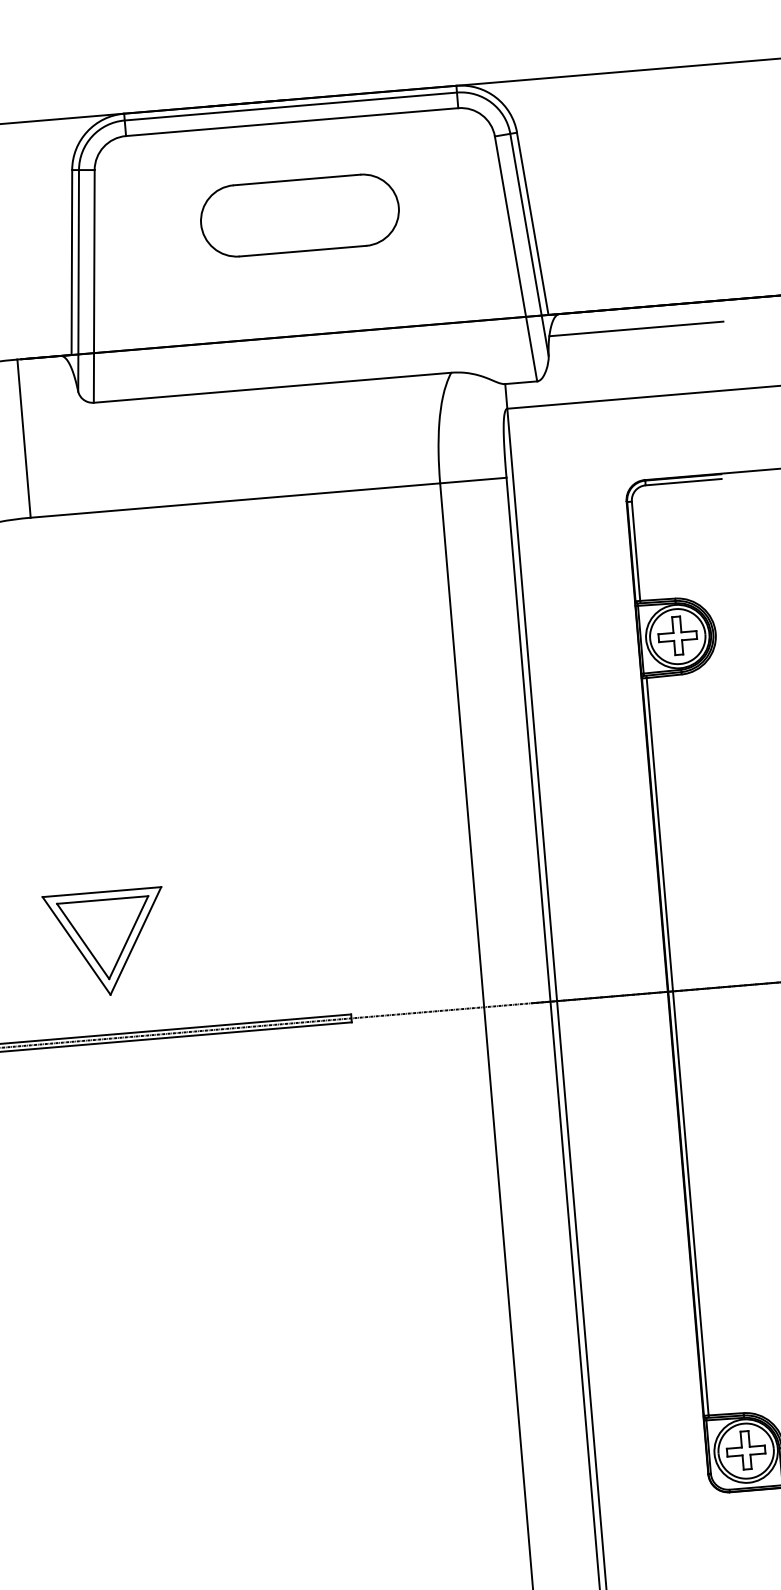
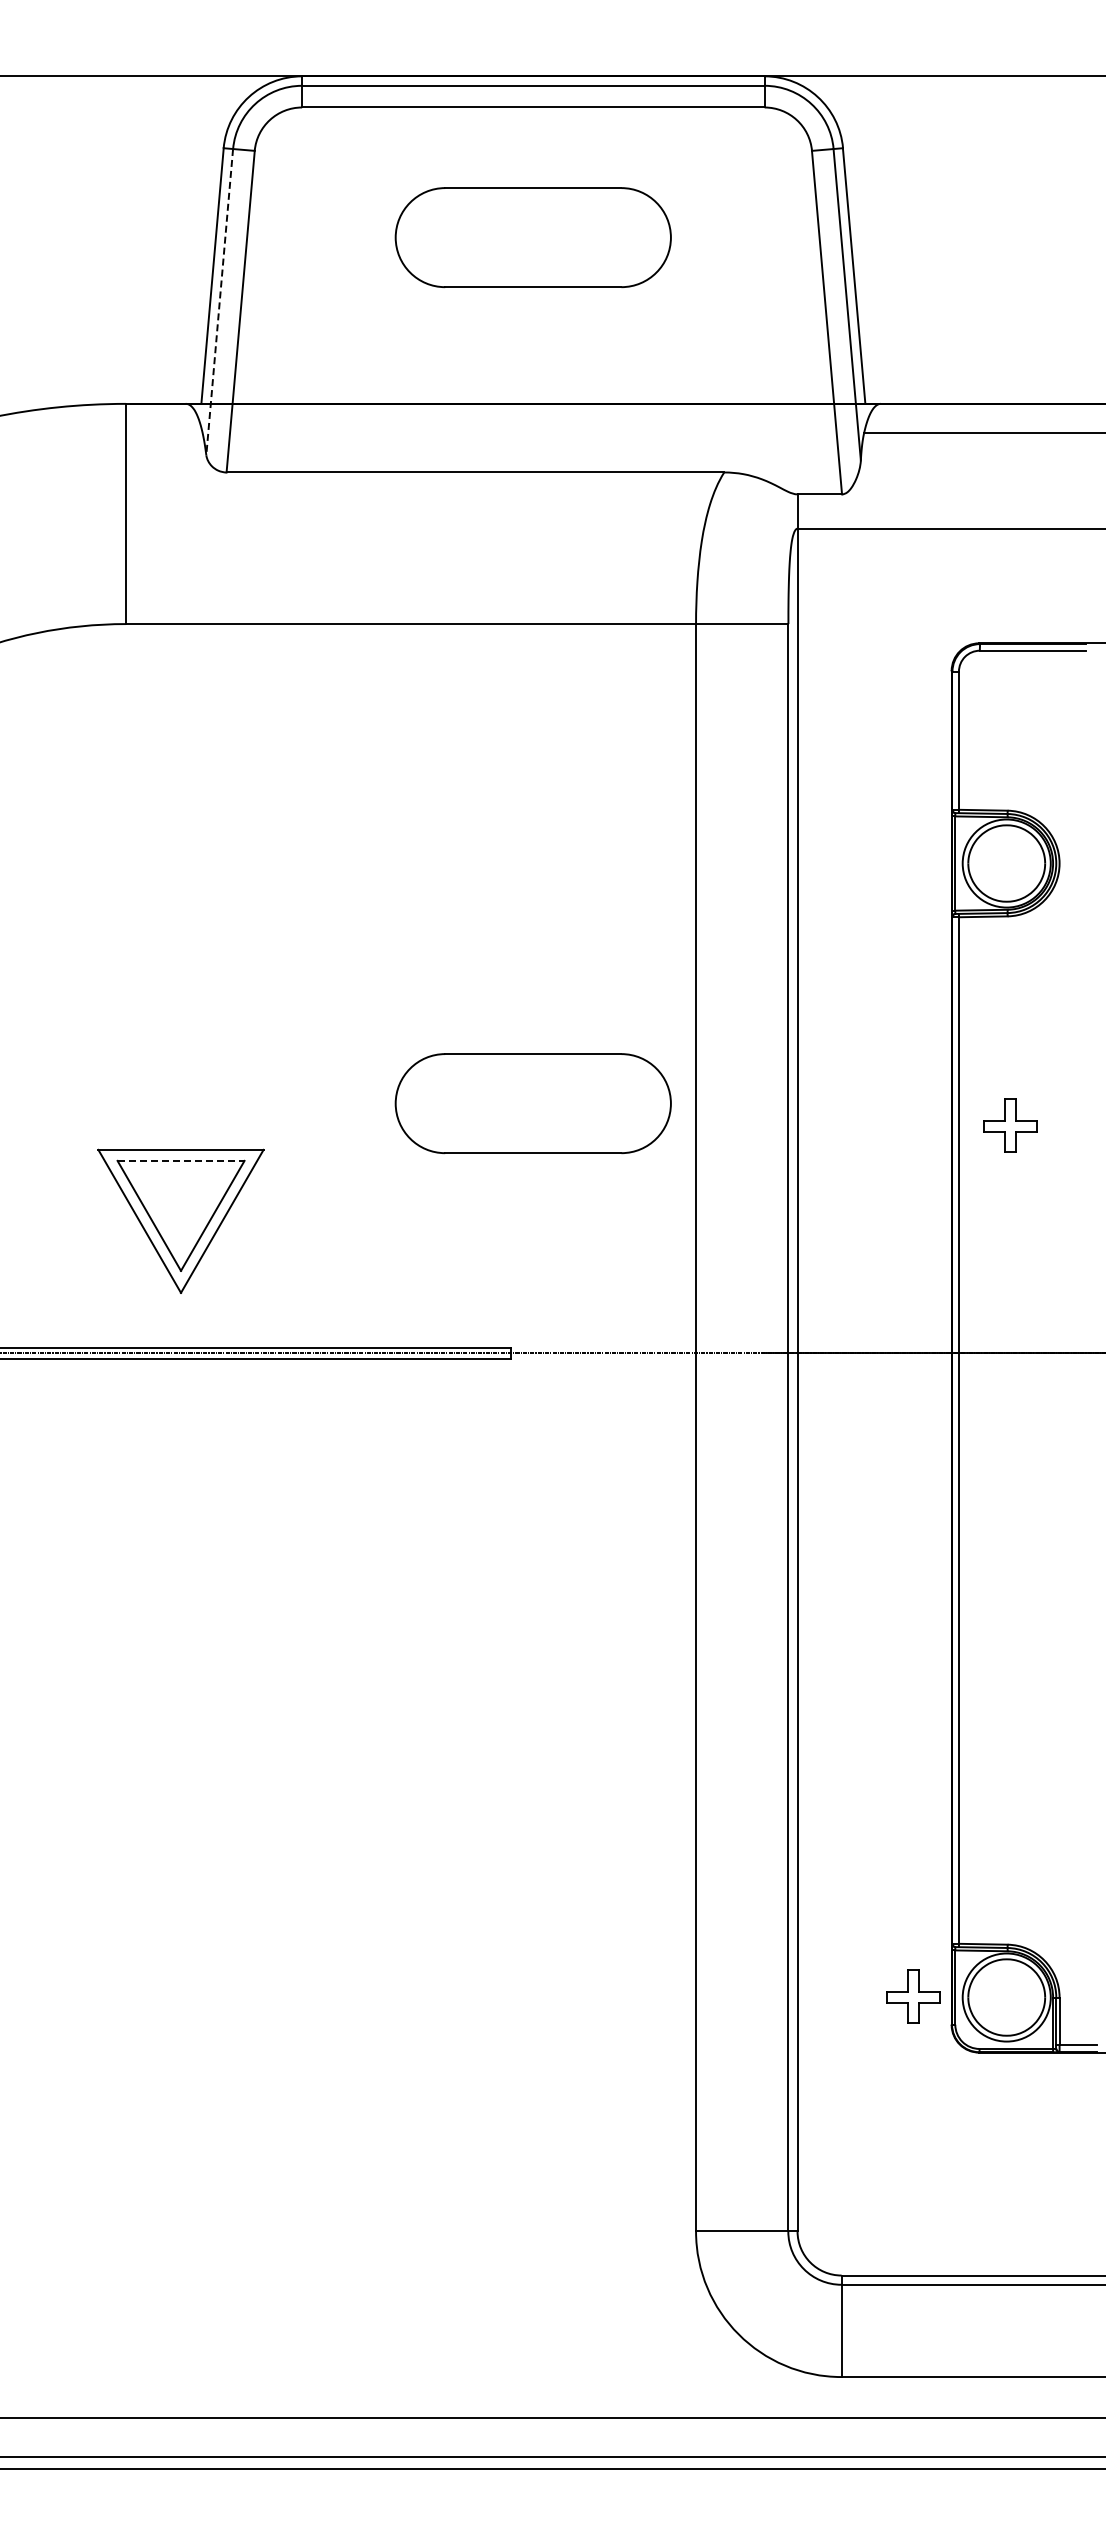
line: (78, 281) -> (219, 302), solid -> dashed
part: (677, 635) -> (1010, 1125), moved
part: (351, 837) -> (532, 1103), added
line: (102, 899) -> (181, 1160), solid -> dashed
part: (745, 1450) -> (913, 1996), moved

